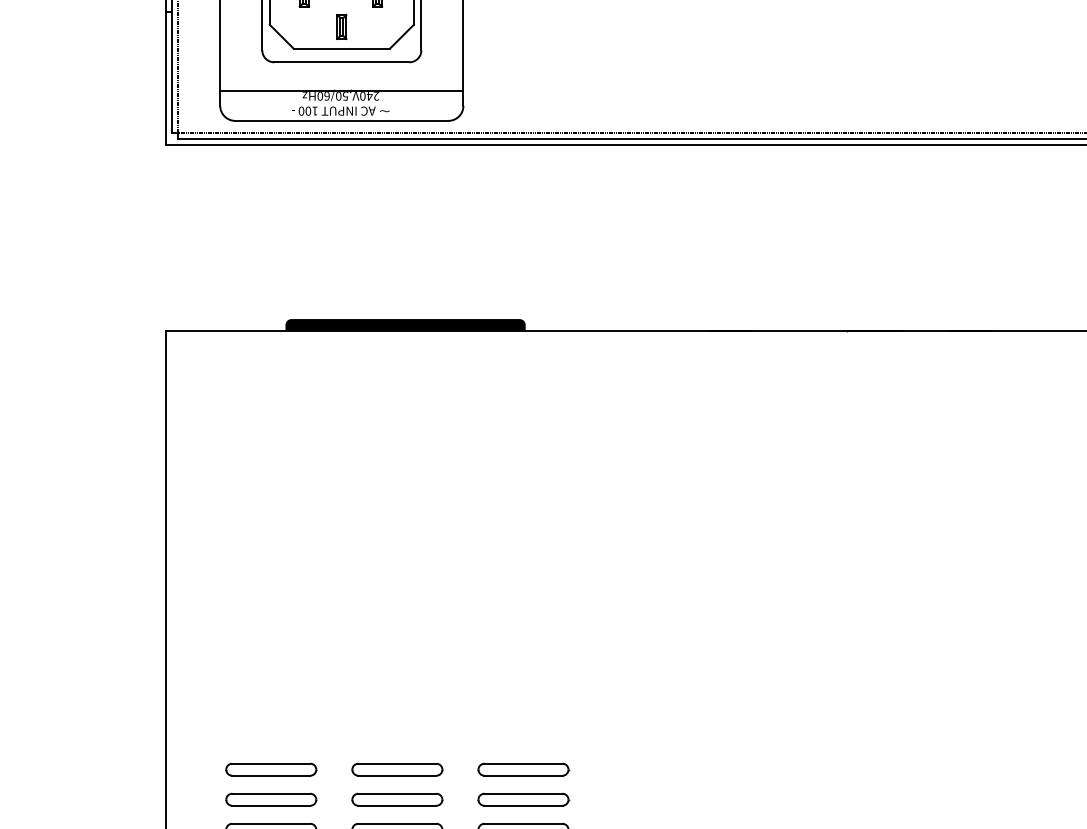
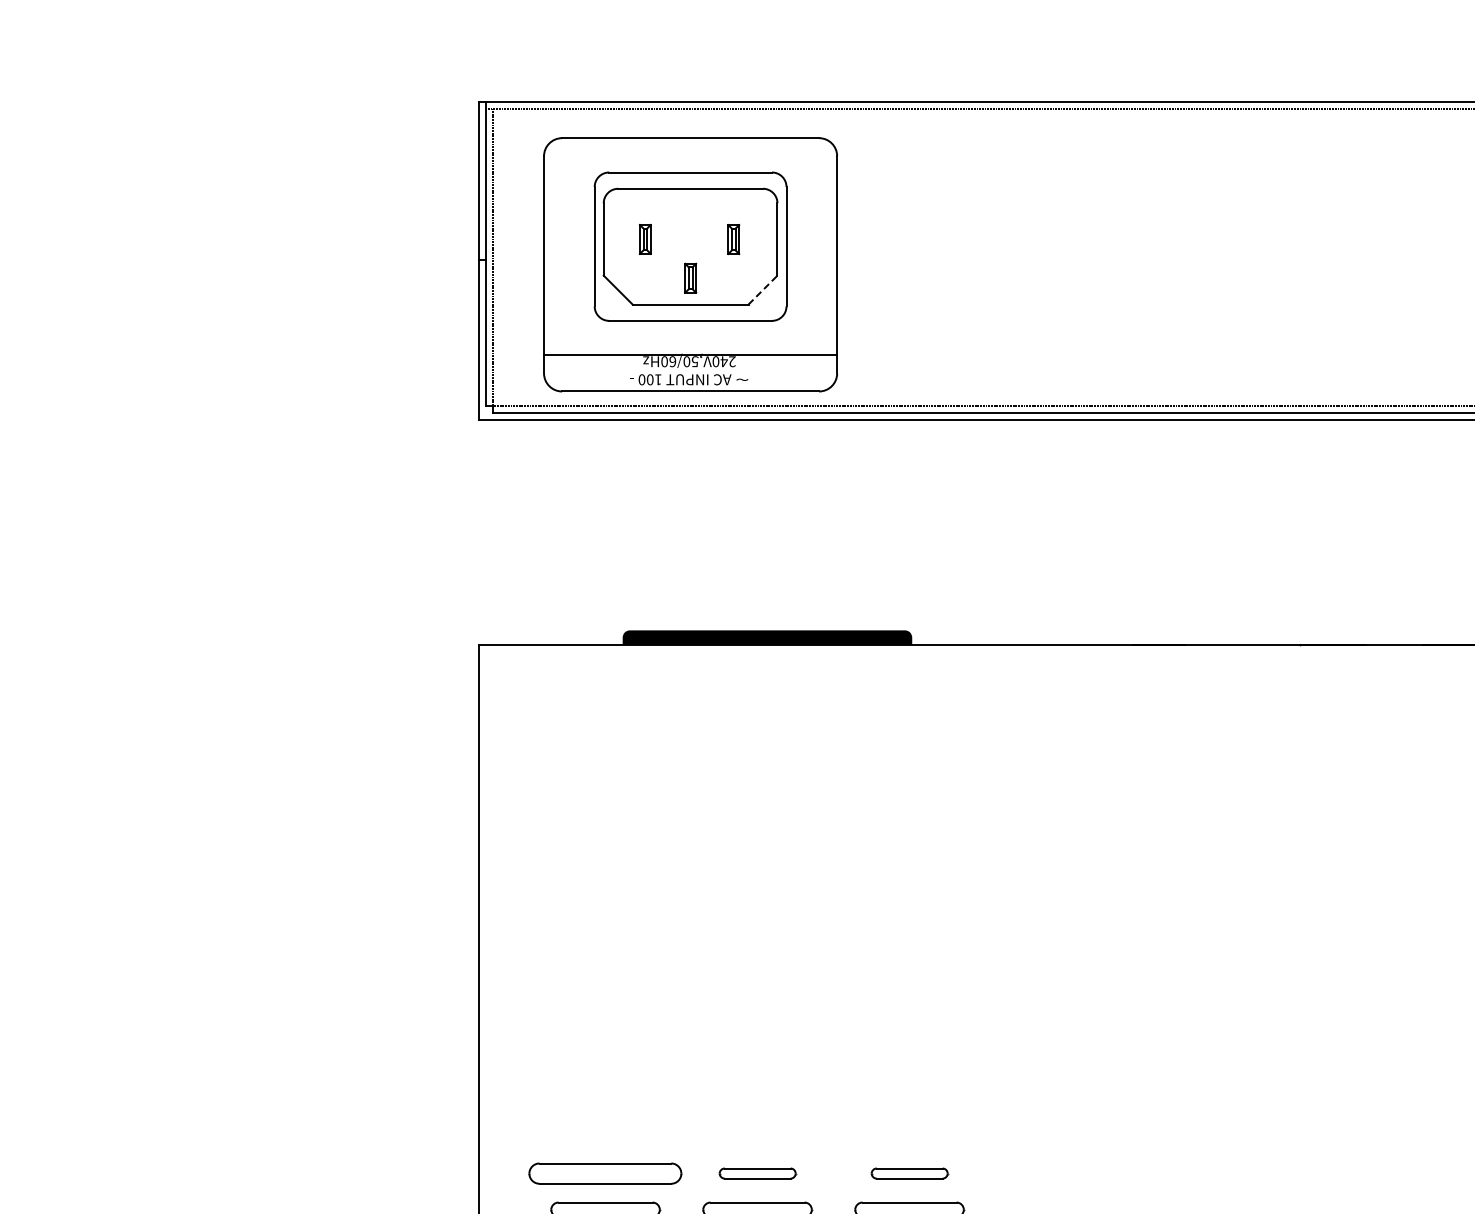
line: (402, 36) -> (763, 289), solid -> dashed
part: (271, 769) -> (605, 1173), size x1.4
part: (397, 769) -> (757, 1173), size x0.7
part: (523, 769) -> (909, 1173), size x0.7

